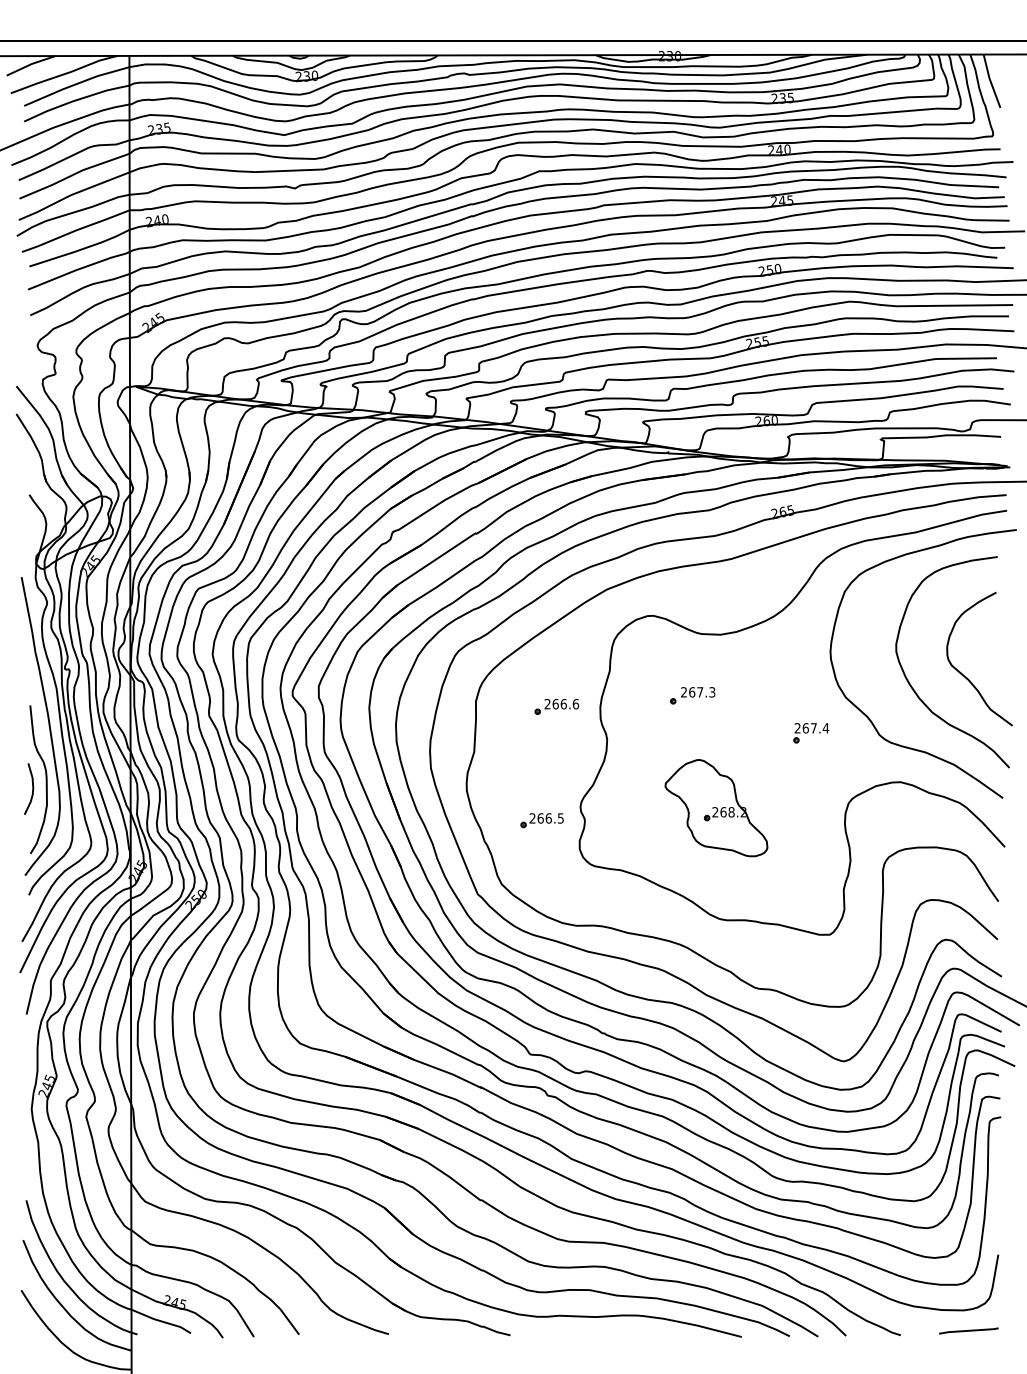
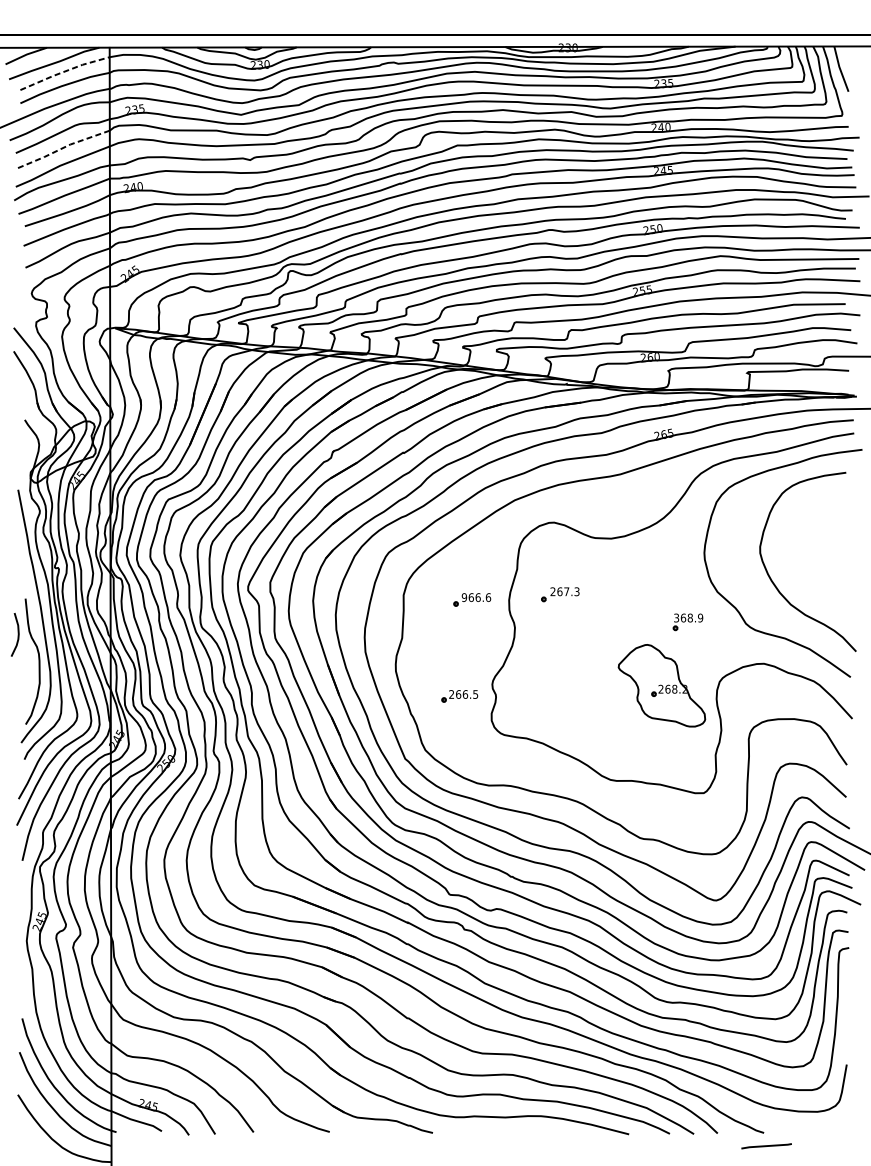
line: (76, 84) -> (64, 71), solid -> dashed
line: (73, 174) -> (62, 148), solid -> dashed
curve: (966, 676) -> (819, 574), removed
part: (692, 695) -> (560, 594), moved
text: (547, 704) -> (464, 597), 266.6 -> 966.6
text: (811, 728) -> (688, 618), 267.4 -> 368.9
curve: (32, 788) -> (18, 634), moved
part: (716, 808) -> (661, 686), moved
line: (968, 1330) -> (766, 1145), moved

